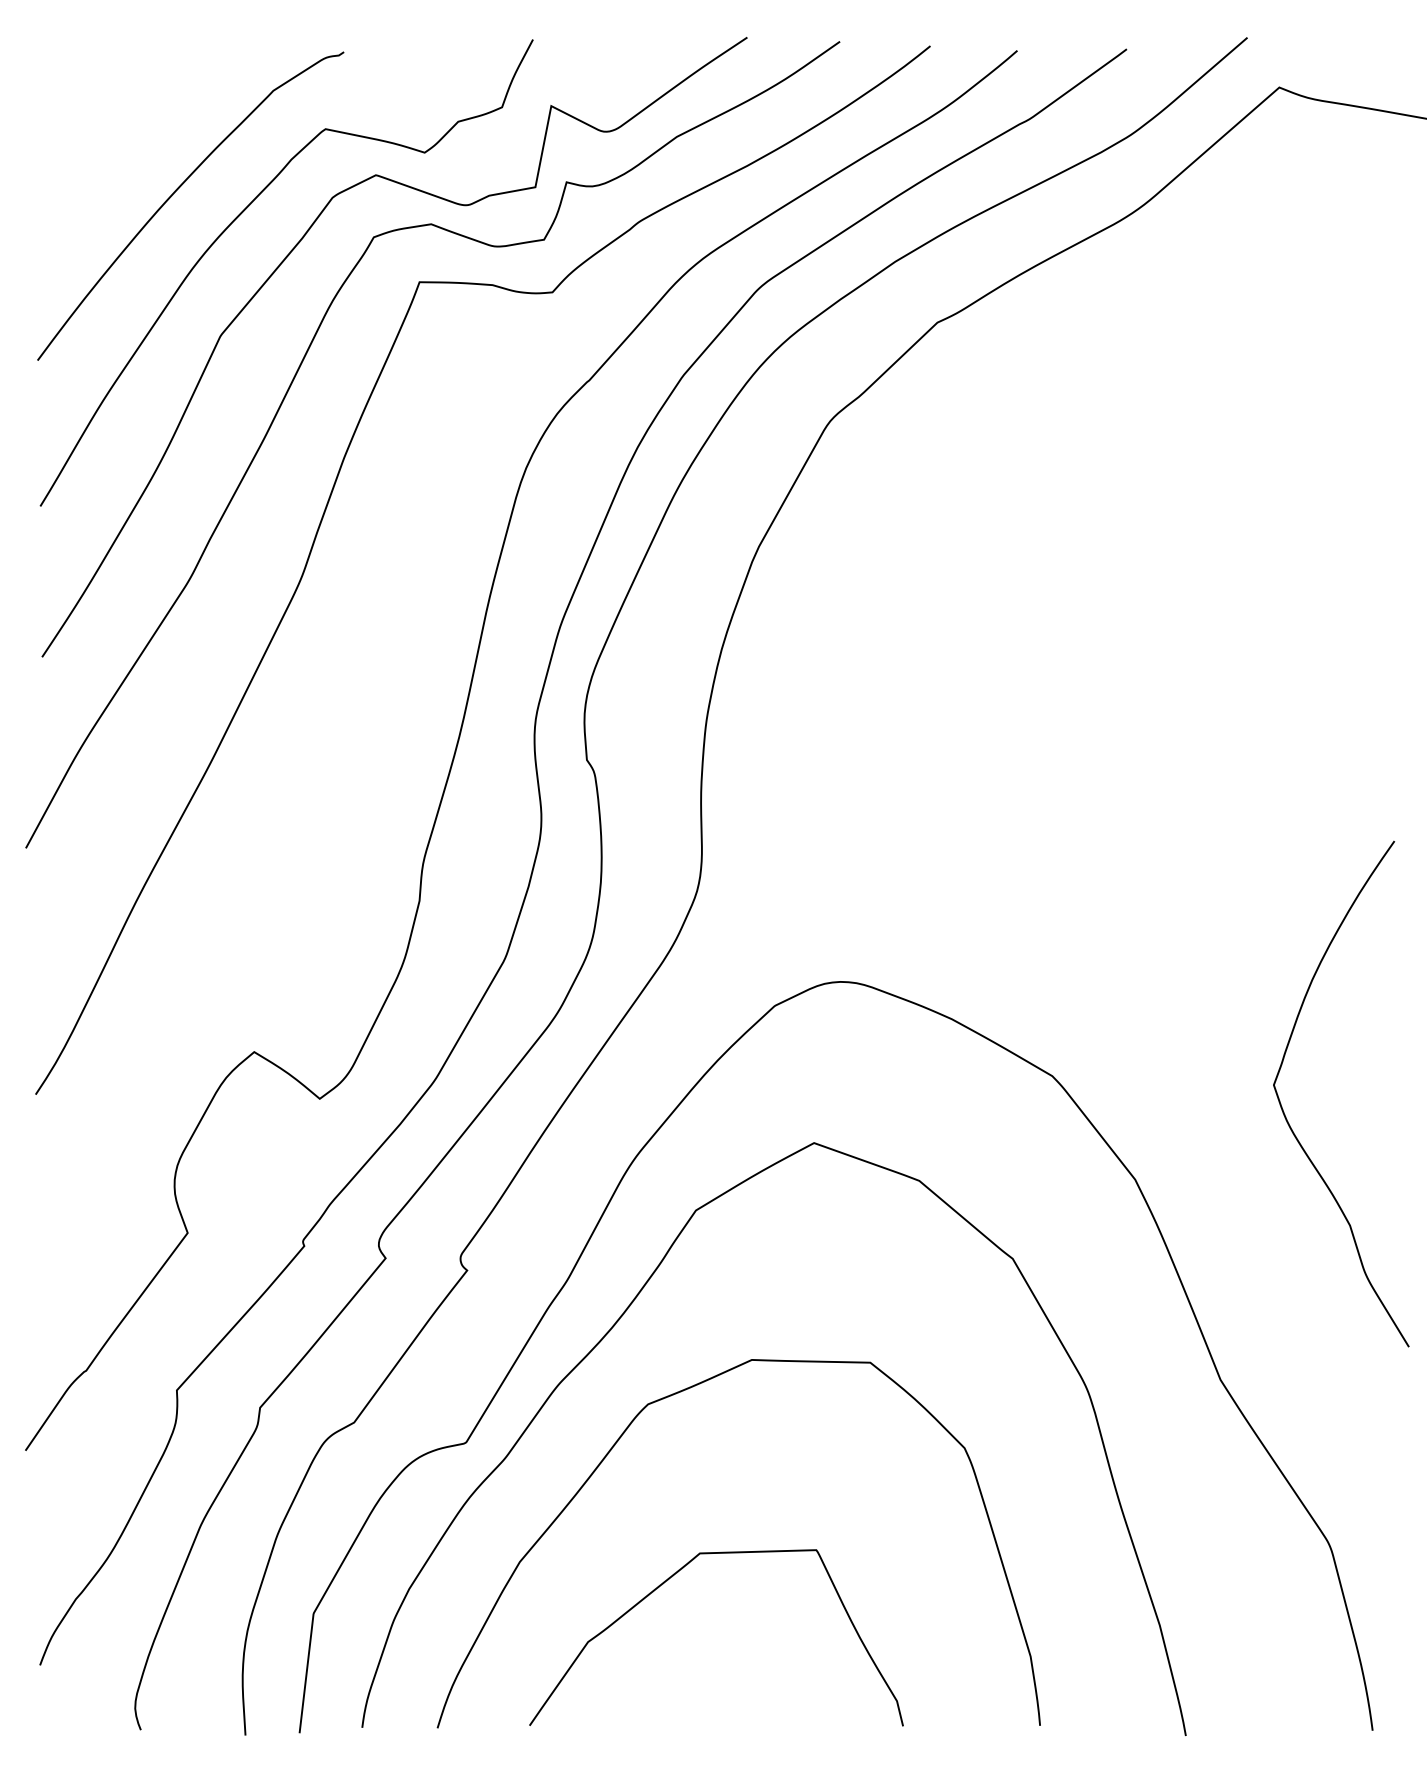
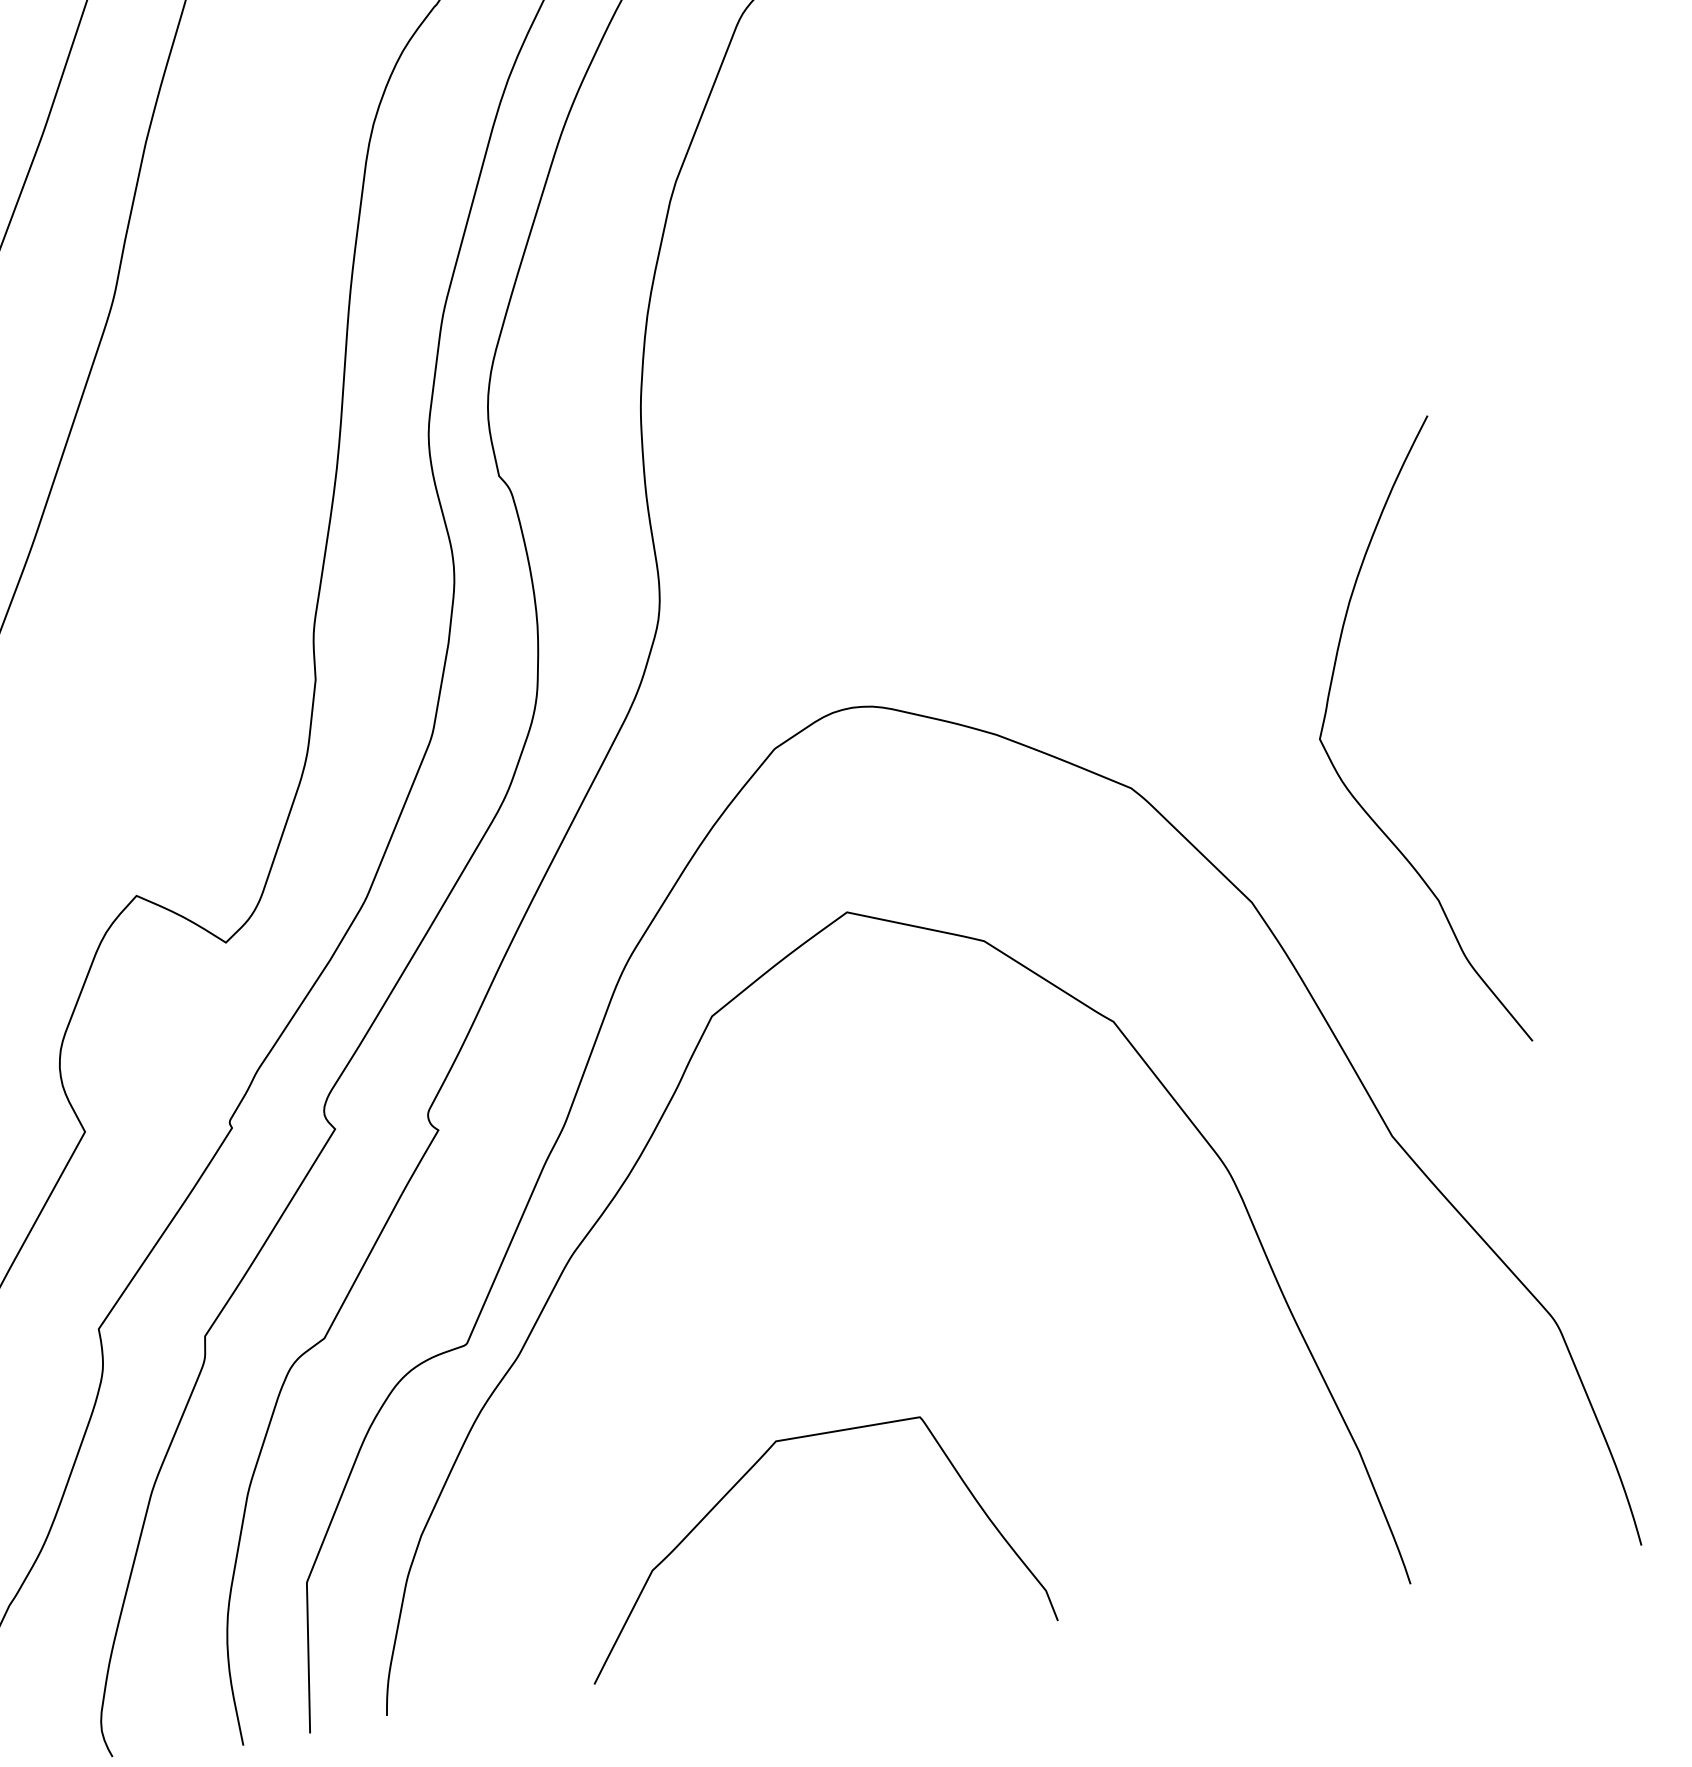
curve: (1286, 1116) -> (1340, 776), moved
curve: (612, 1449) -> (649, 1327), removed

